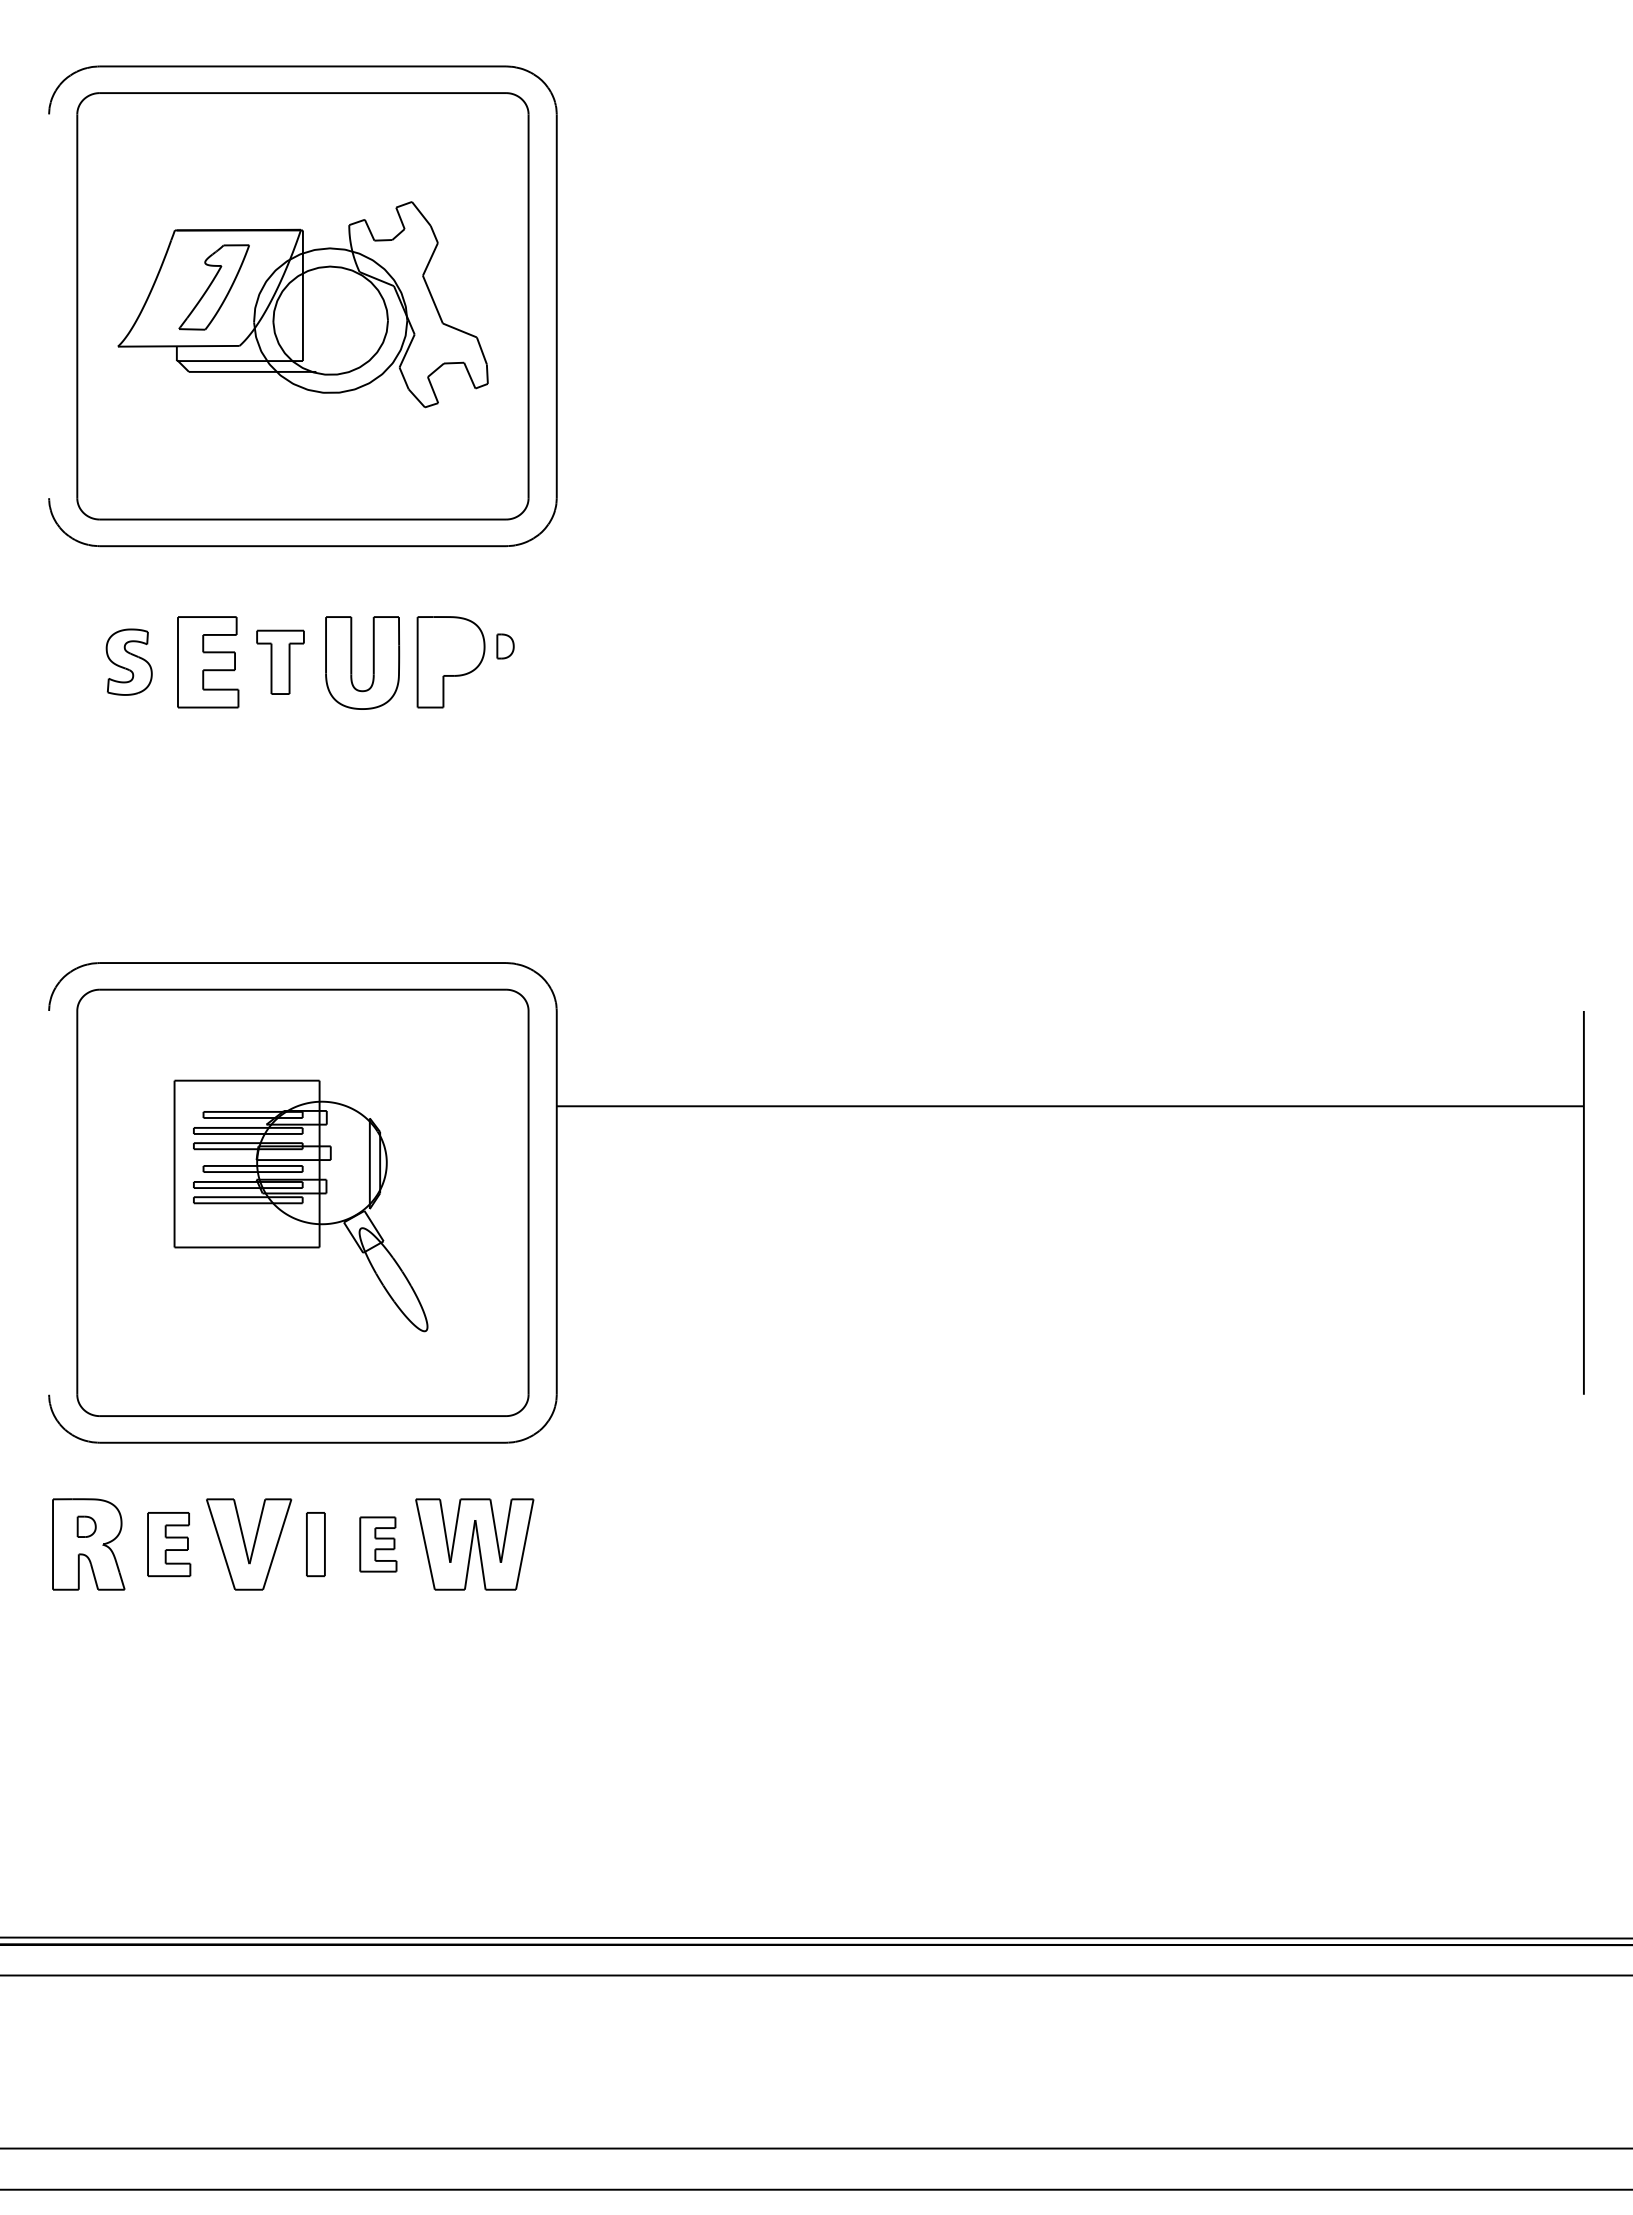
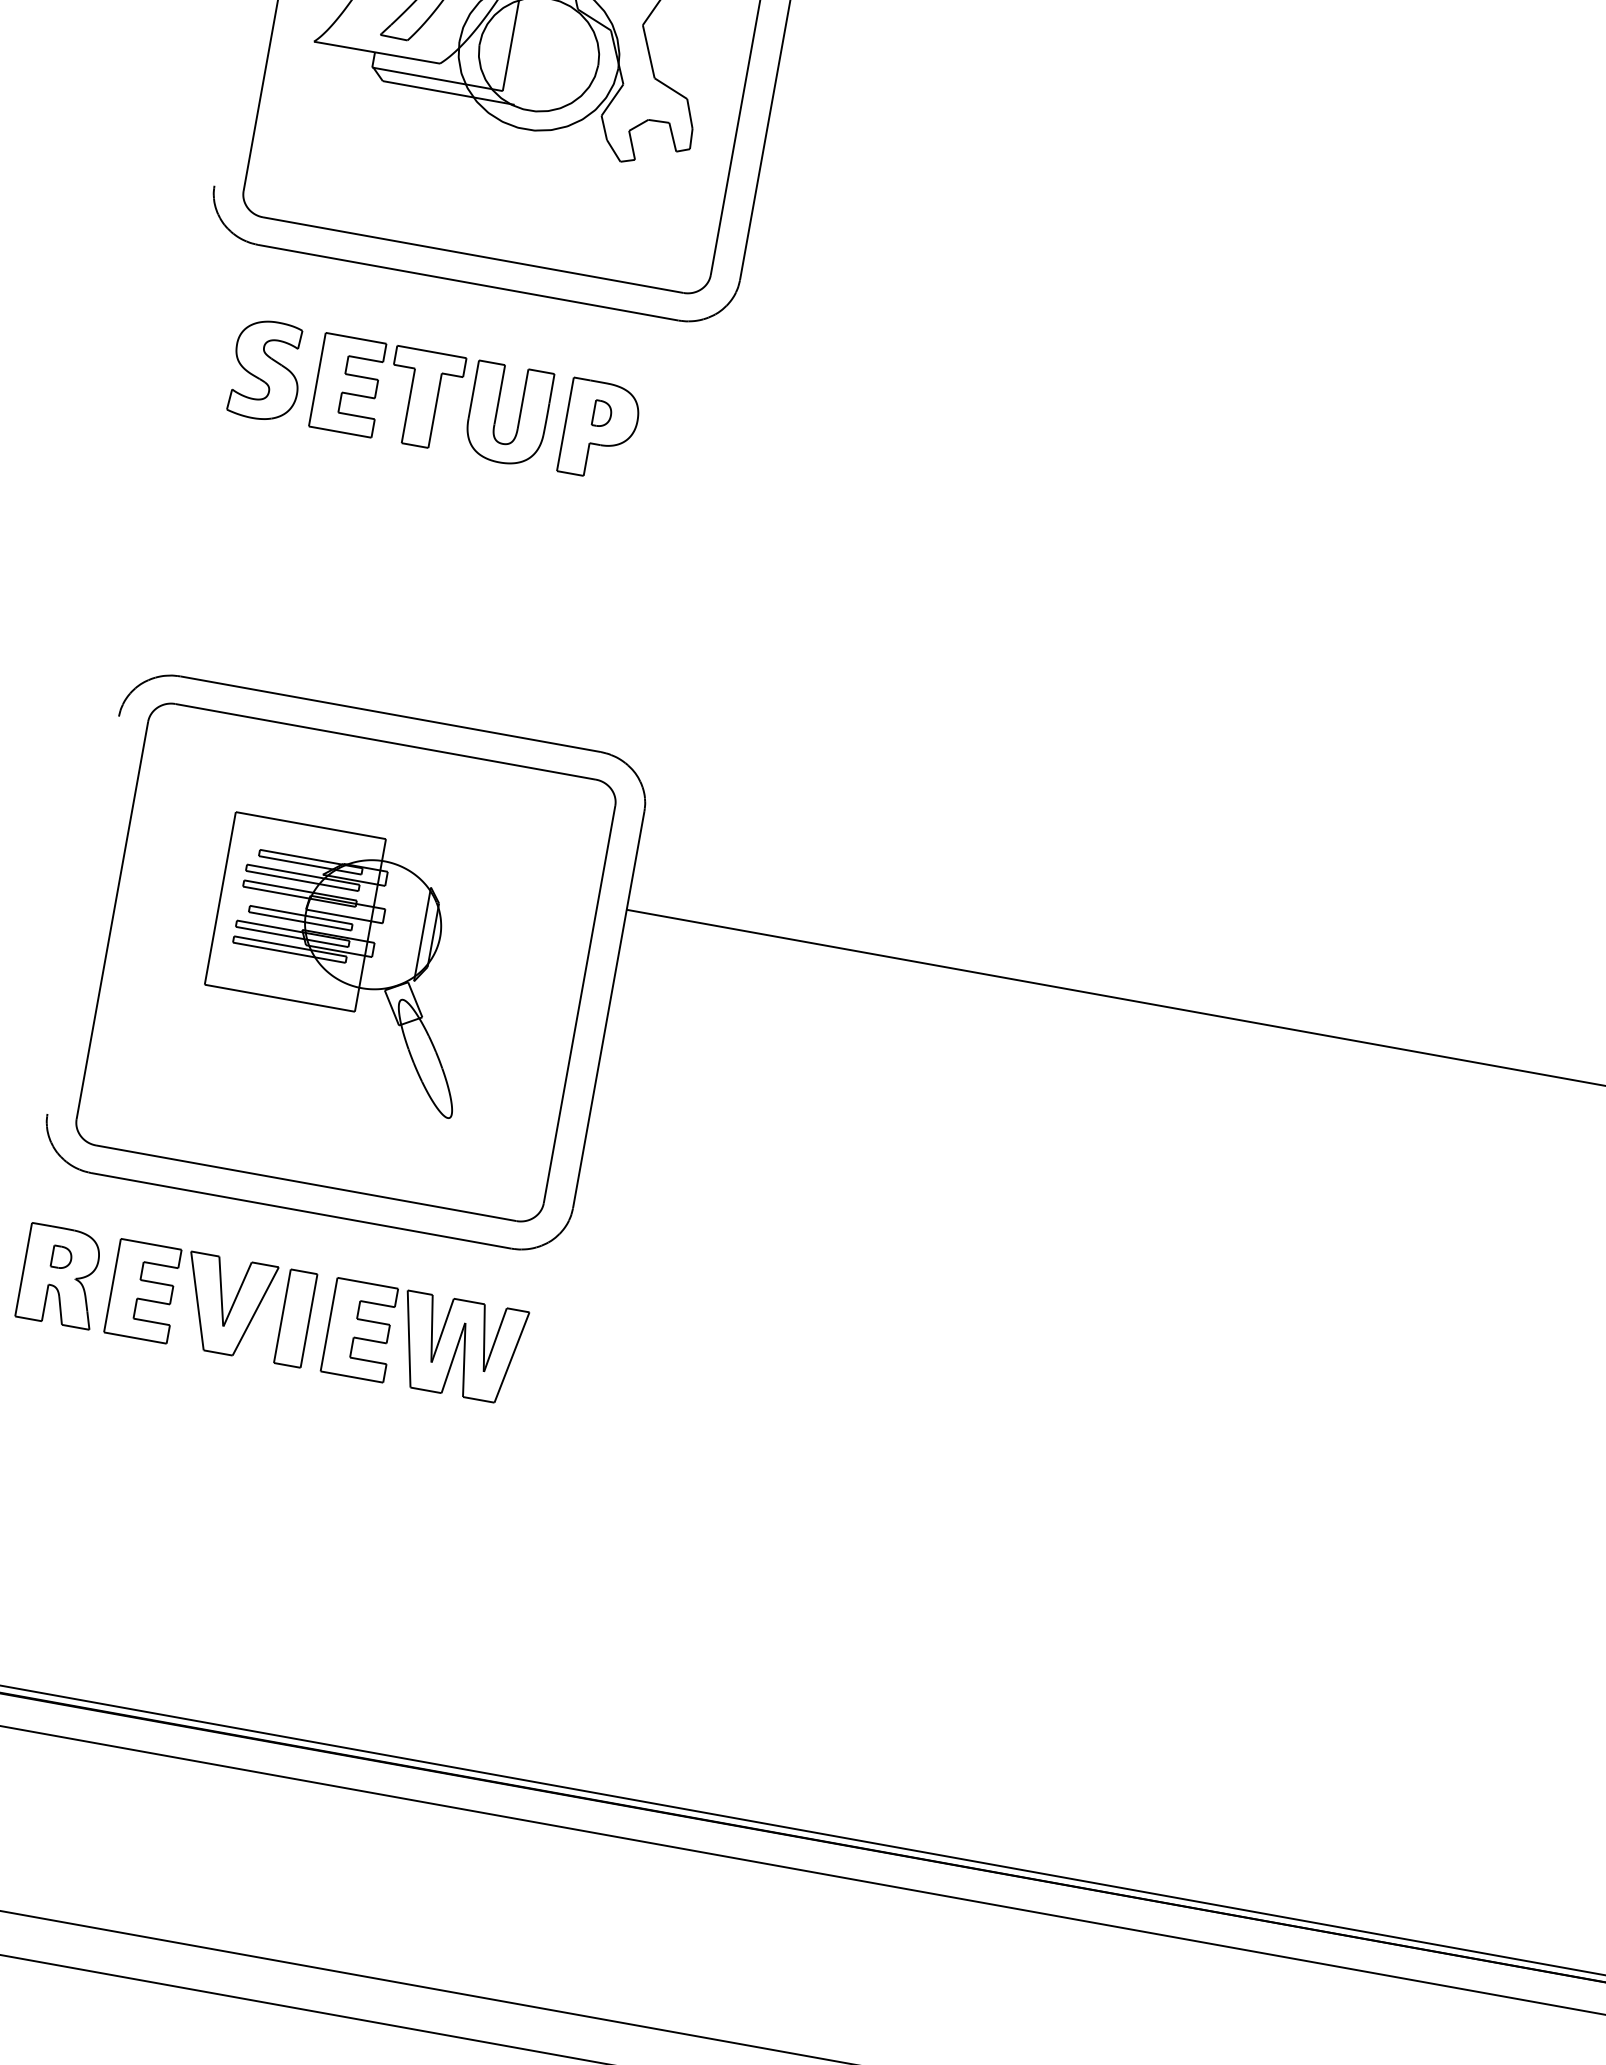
part: (505, 646) -> (602, 414), moved
part: (129, 661) -> (267, 369), size x1.43
part: (280, 662) -> (423, 398), size x1.43
part: (169, 1544) -> (144, 1291), size x1.43
part: (315, 1544) -> (295, 1318), size x1.43
part: (378, 1544) -> (360, 1330), size x1.67

